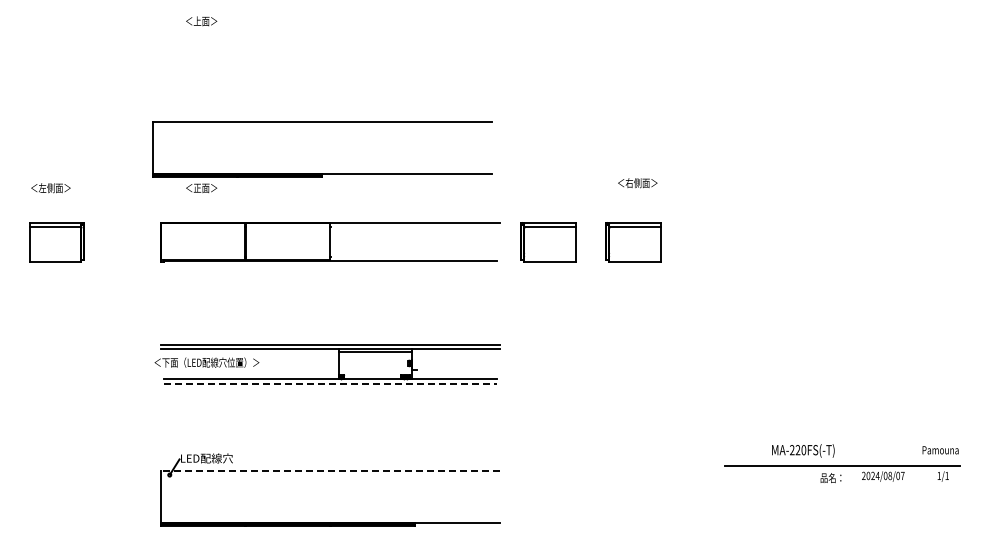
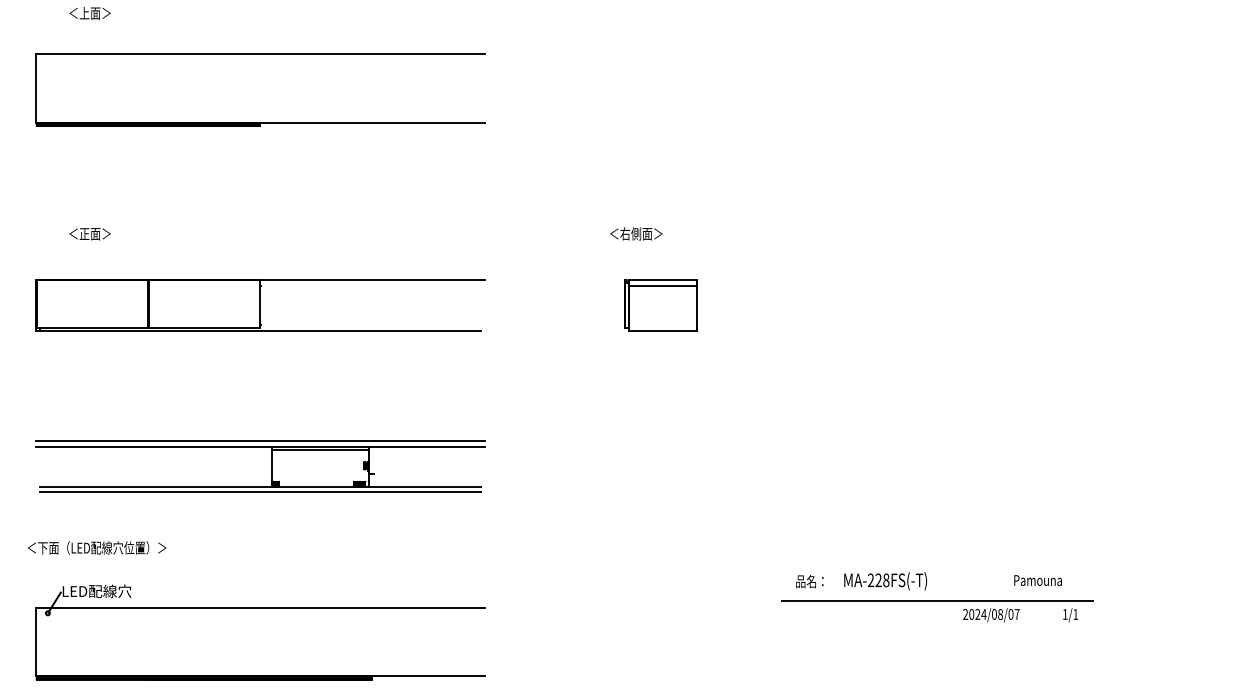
part: (322, 173) -> (260, 122), moved
text: (637, 183) -> (635, 234), moved
part: (548, 242) -> (548, 305), removed
text: (206, 362) -> (96, 547), moved
line: (330, 383) -> (260, 492), dashed -> solid
text: (803, 450) -> (885, 580), MA-220FS(-T) -> MA-228FS(-T)
text: (940, 450) -> (1037, 580), moved
line: (330, 471) -> (260, 608), dashed -> solid
text: (830, 477) -> (809, 580), moved

